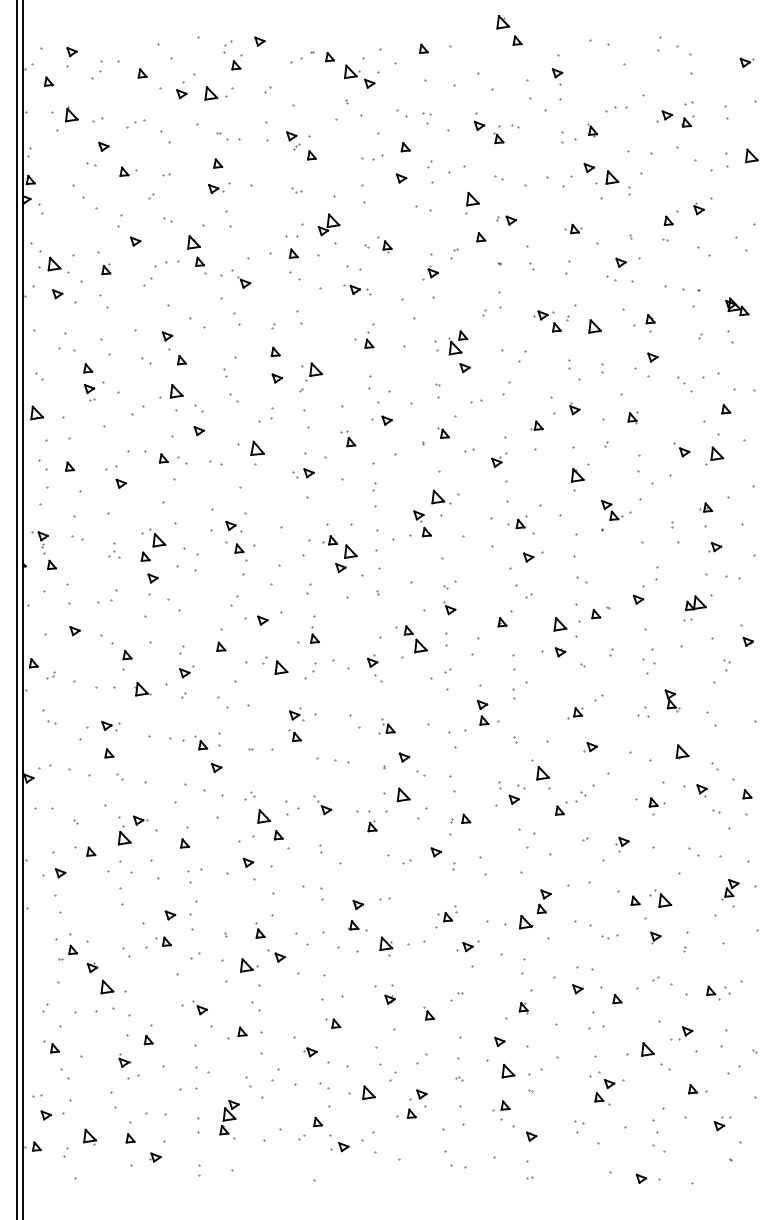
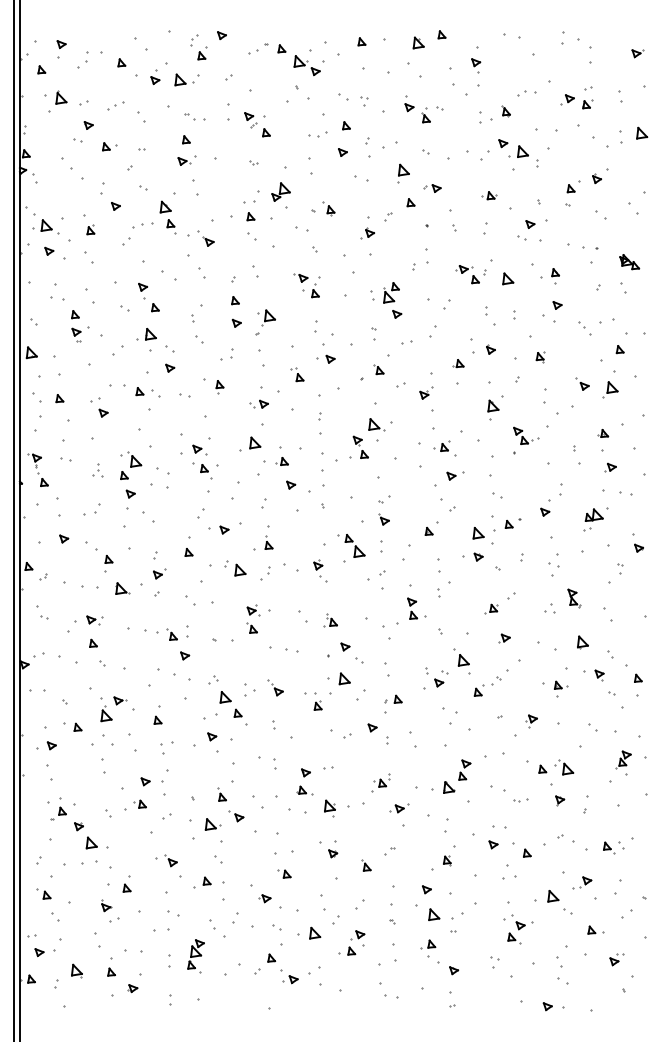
part: (503, 22) -> (418, 43), moved
part: (351, 289) -> (300, 278), moved
part: (257, 453) -> (219, 387), size x0.62
part: (350, 551) -> (254, 442), moved

